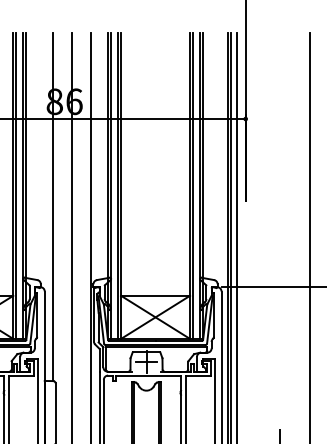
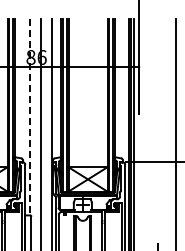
line: (52, 207) -> (29, 117), solid -> dashed

